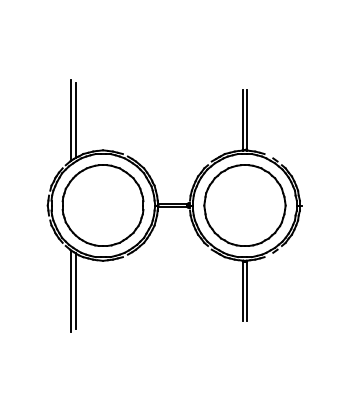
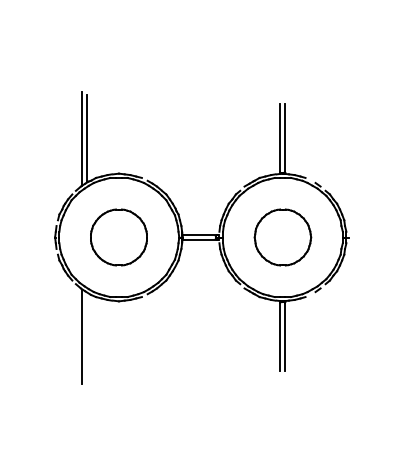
part: (102, 205) -> (118, 237), size x0.6
part: (244, 205) -> (282, 237), size x0.6
line: (75, 291) -> (87, 336), removed

